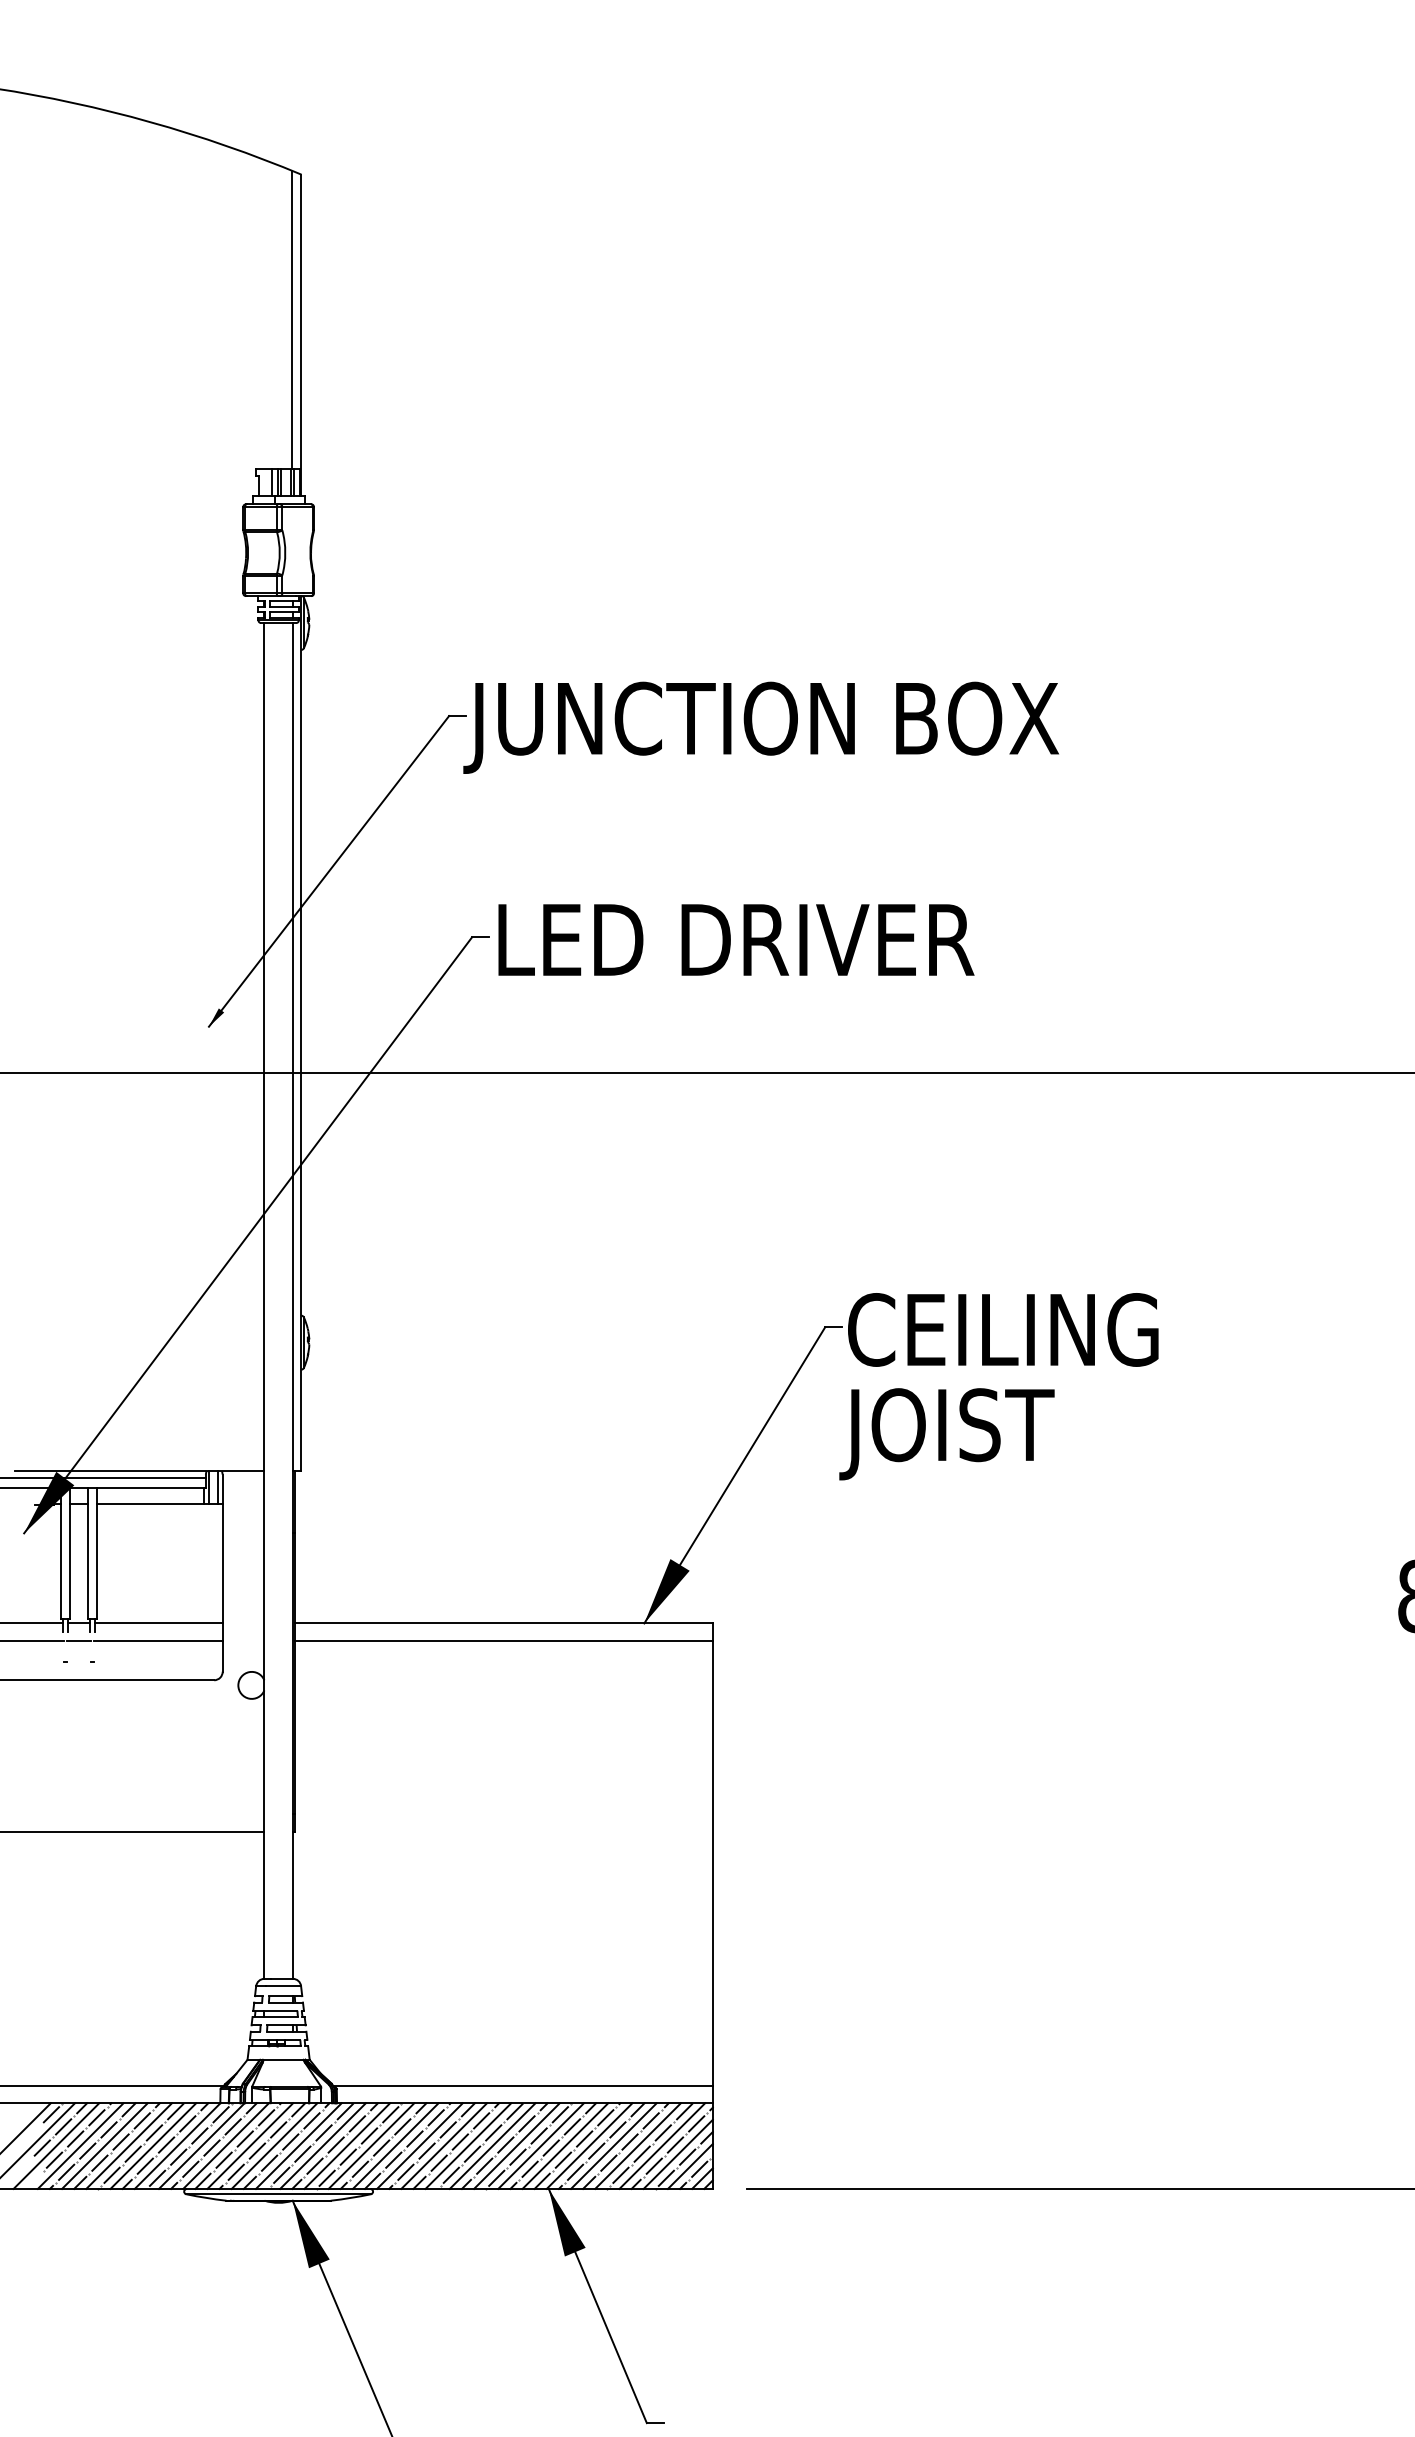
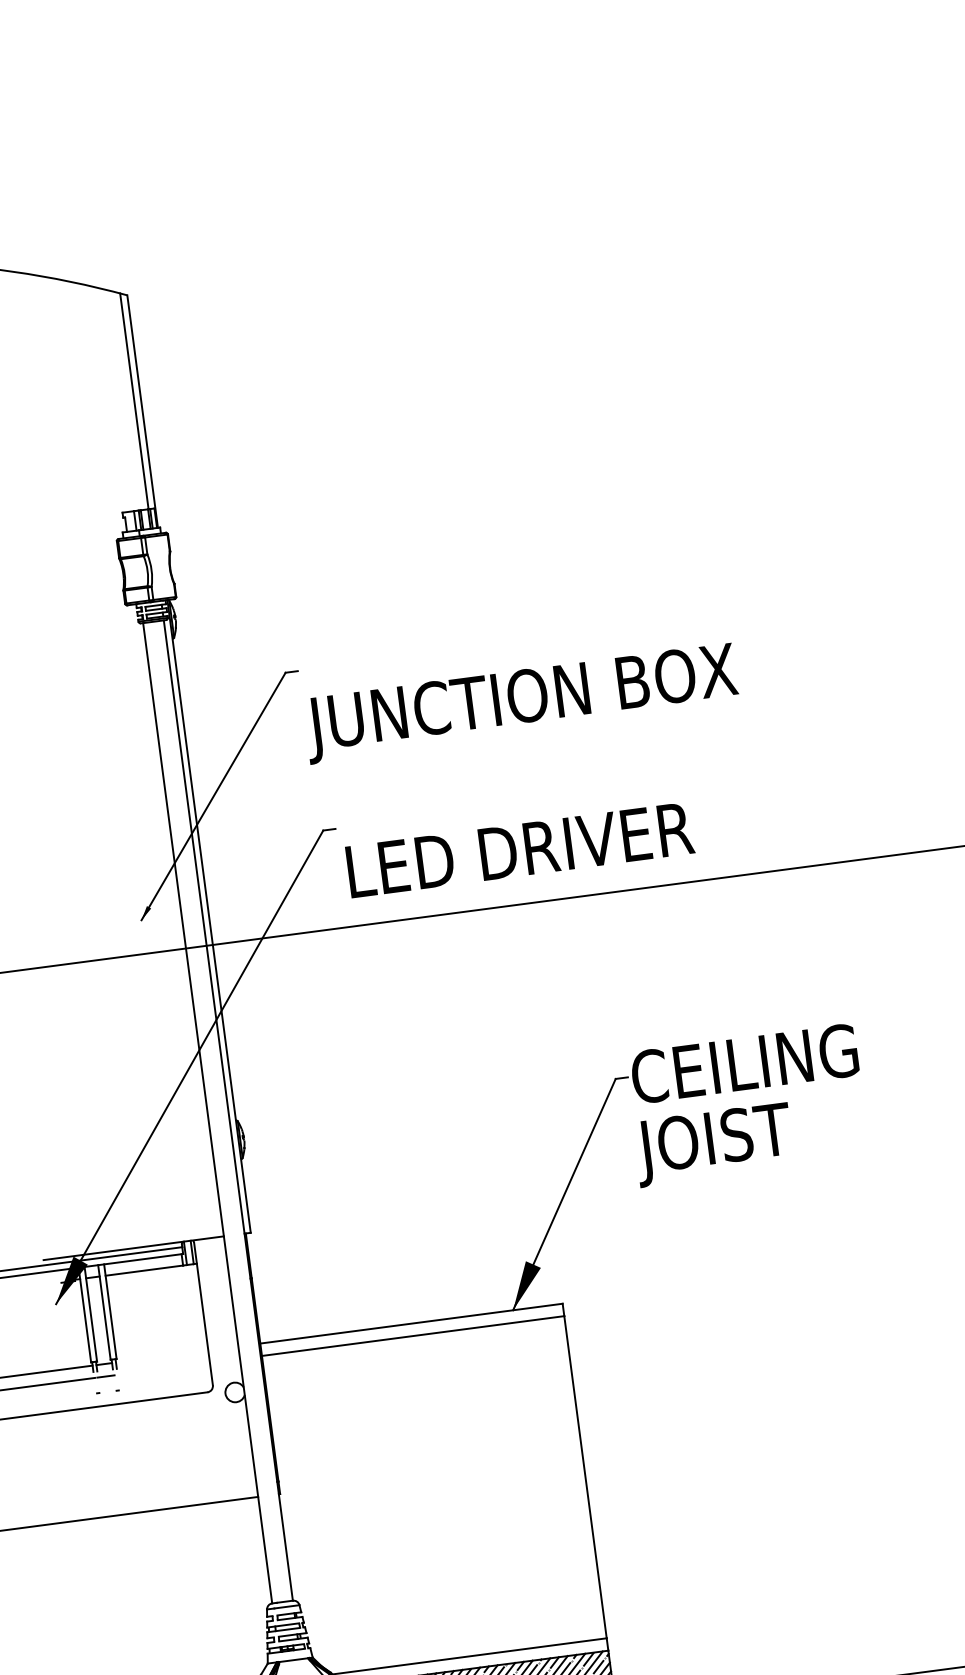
text: (760, 727) -> (520, 703), moved
text: (736, 939) -> (520, 849), moved
line: (158, 1623) -> (161, 1356), removed
line: (157, 1640) -> (162, 1368), removed

